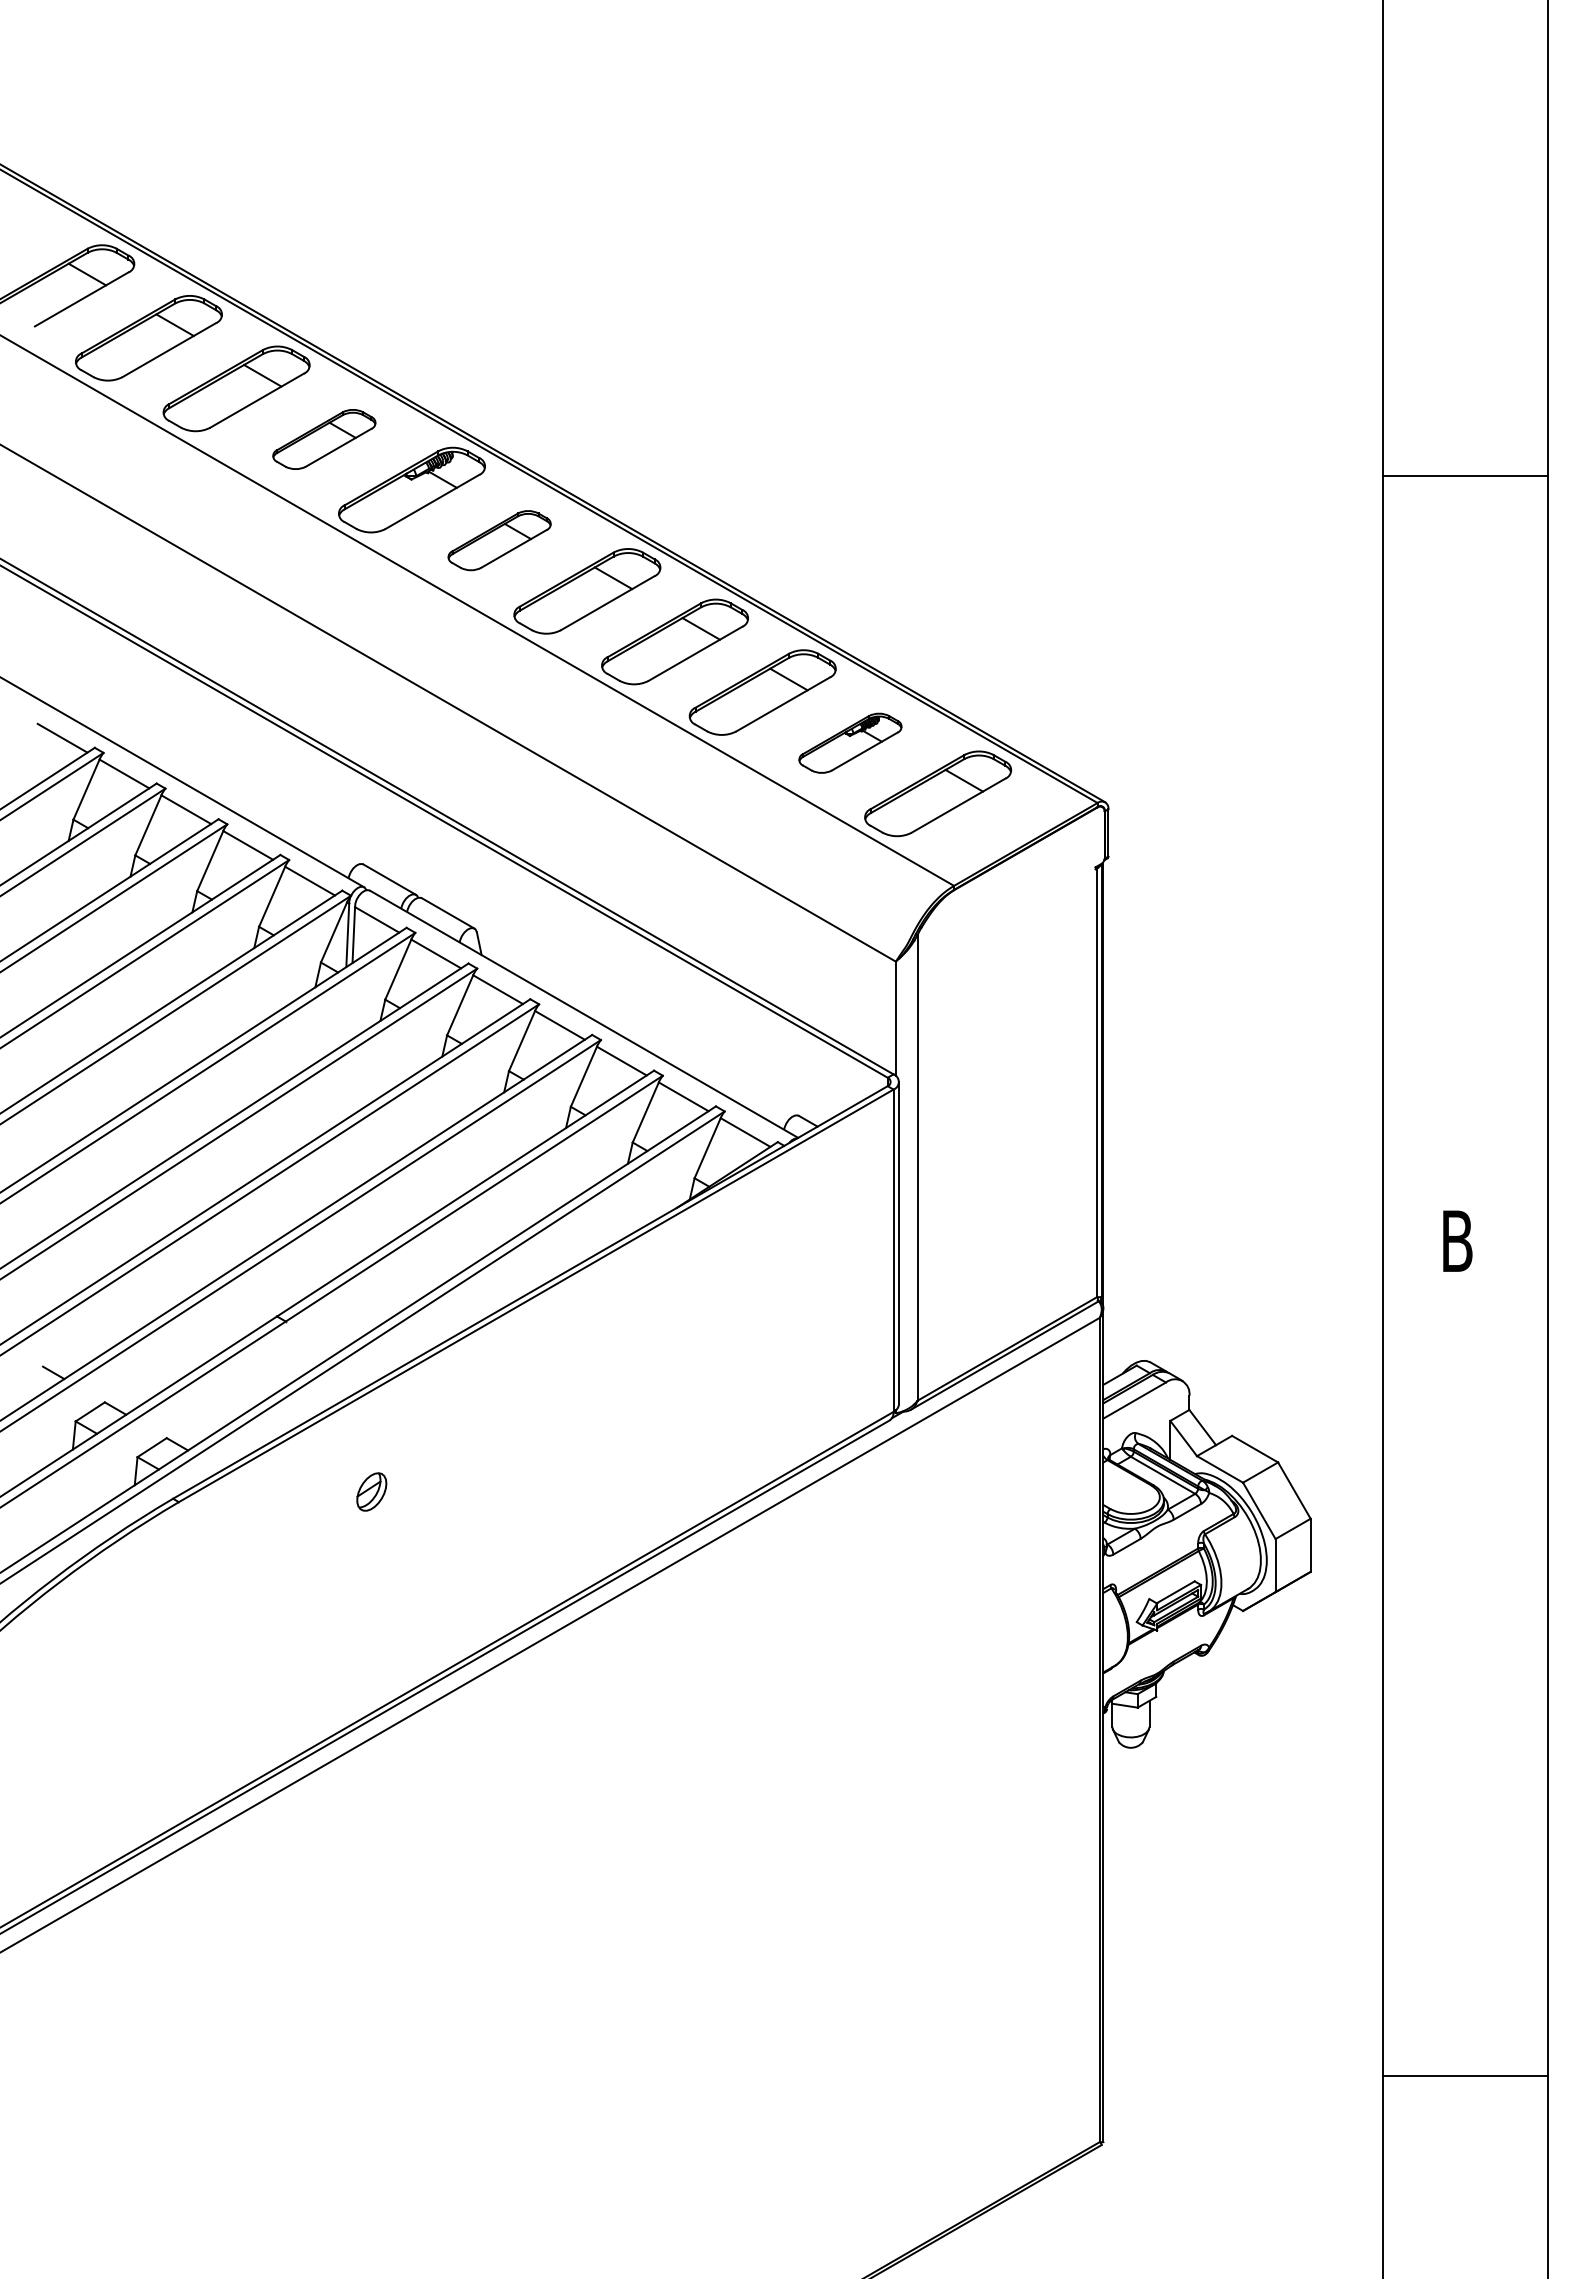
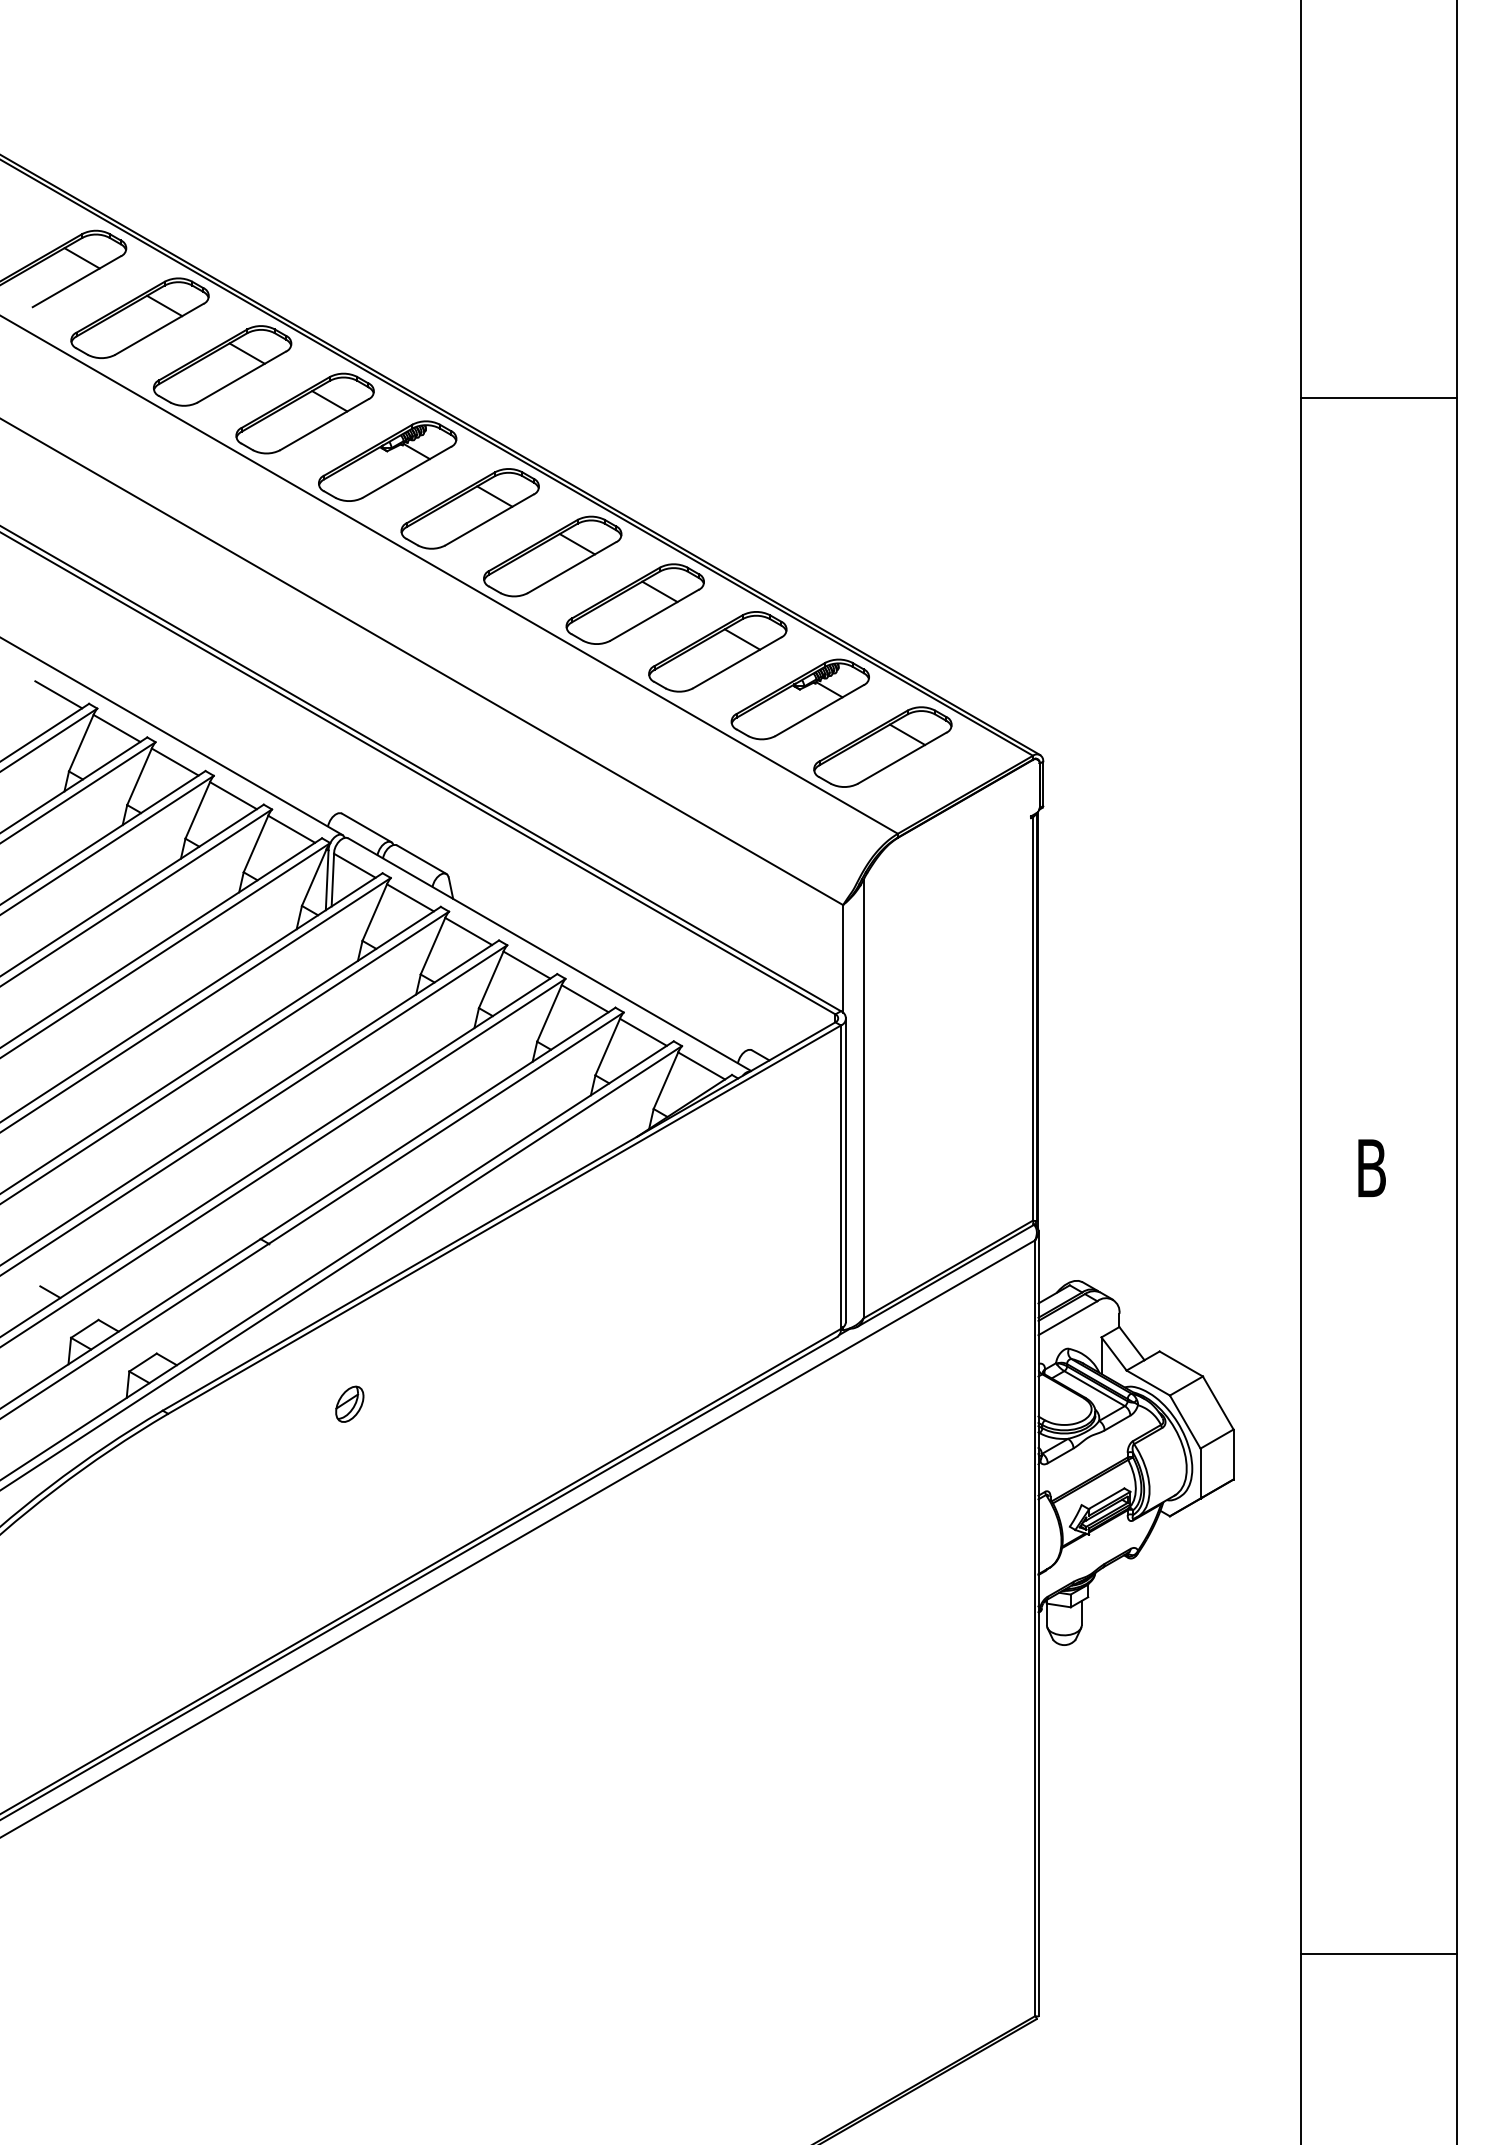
part: (324, 439) -> (305, 413), size x1.43
line: (1464, 475) -> (1378, 397), moved
part: (499, 540) -> (470, 508), size x1.43
part: (850, 743) -> (800, 699), size x1.43

